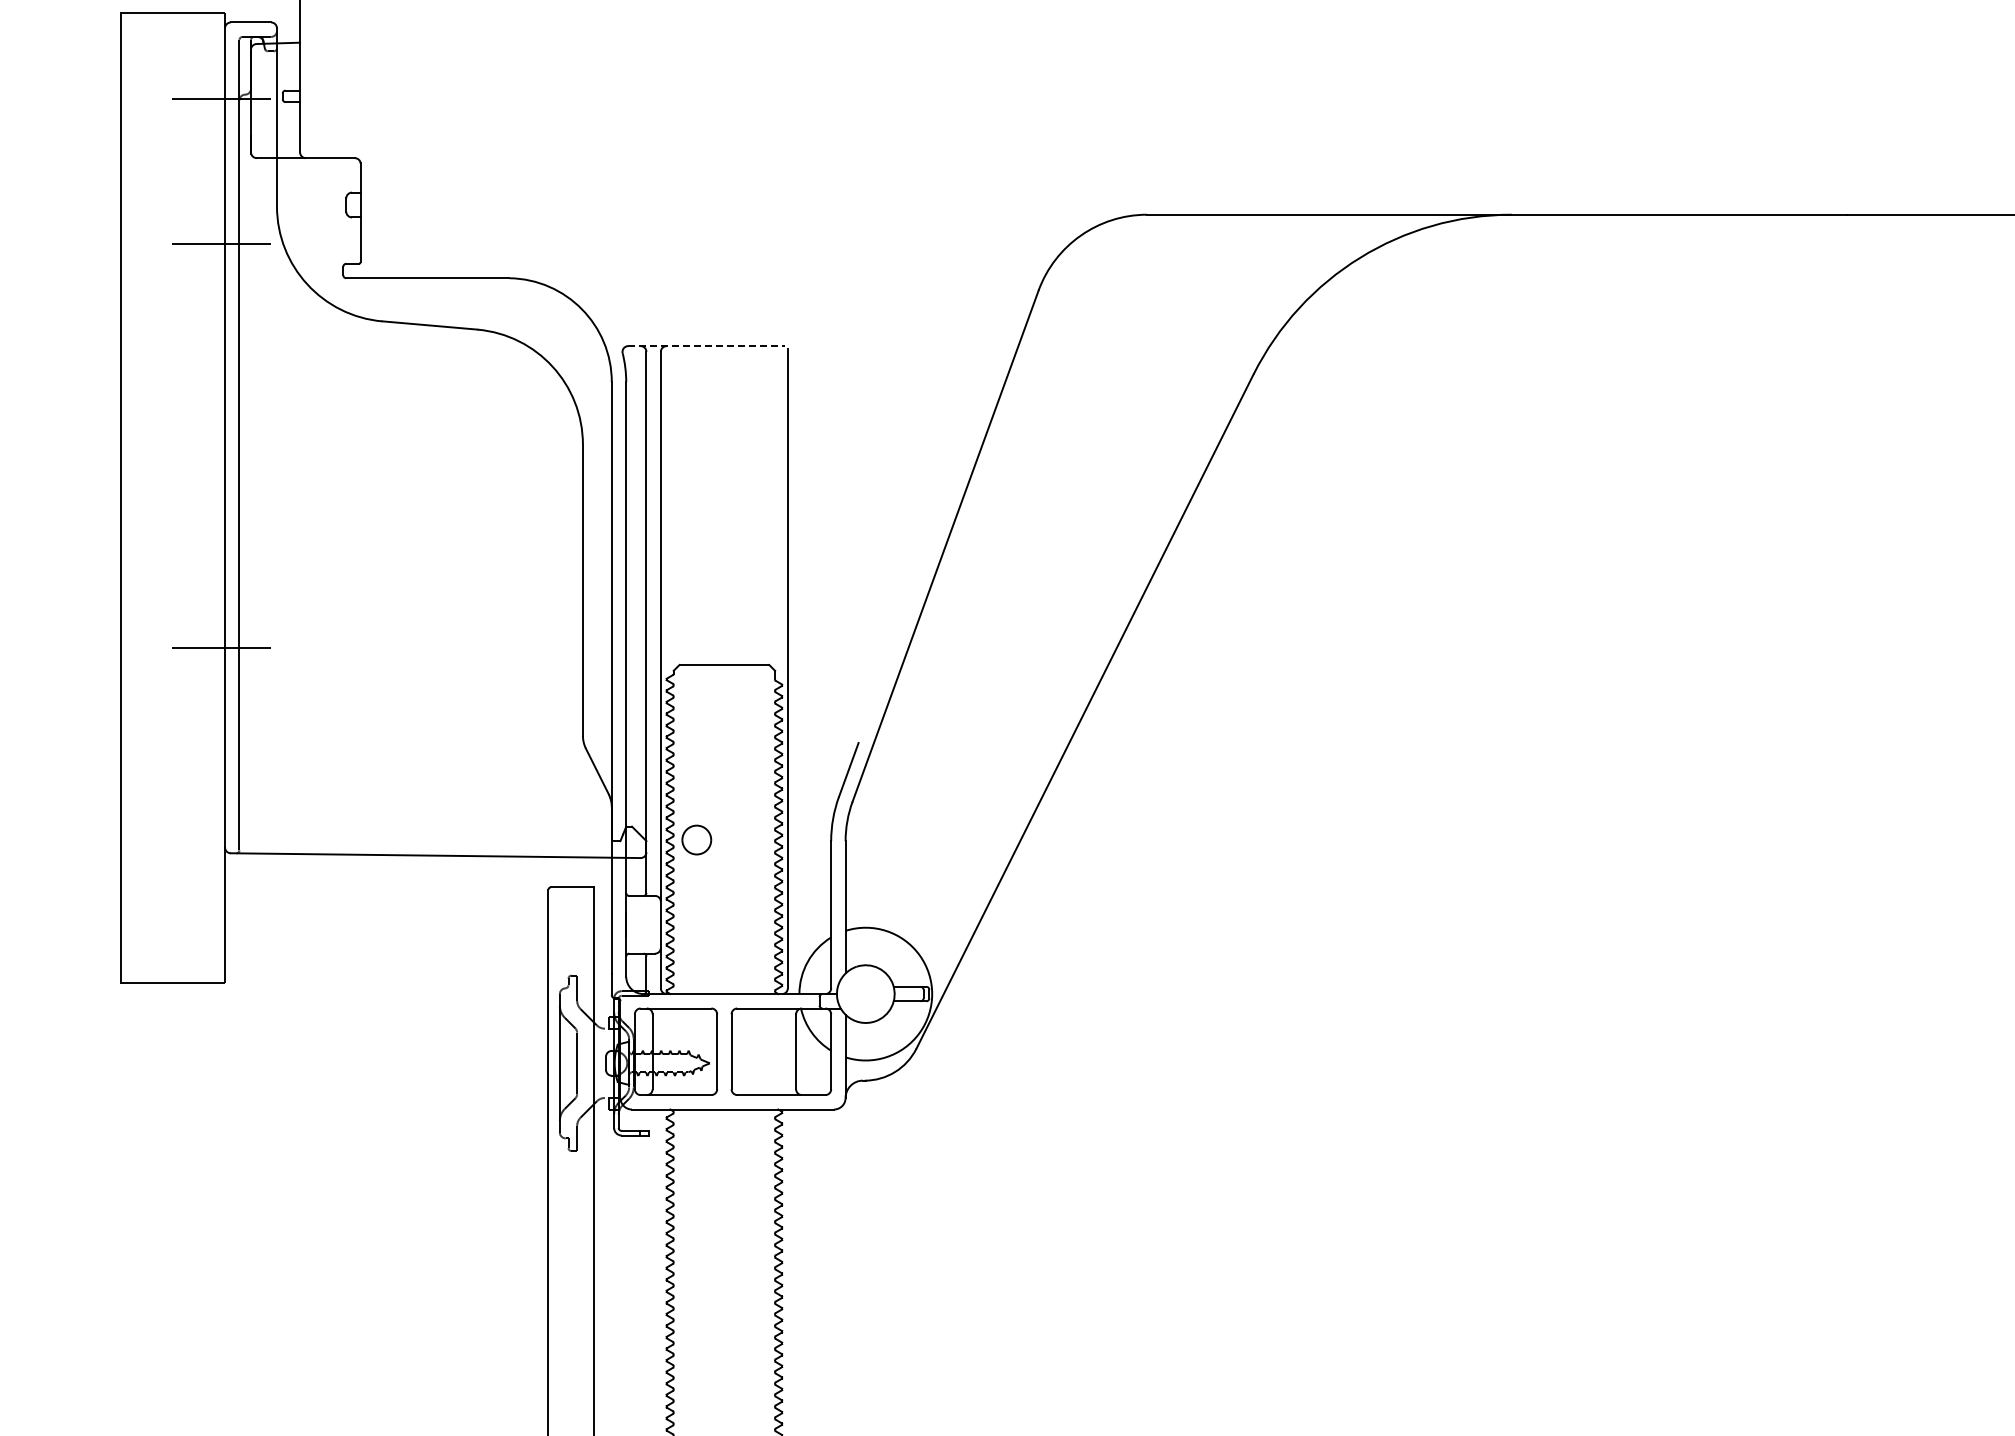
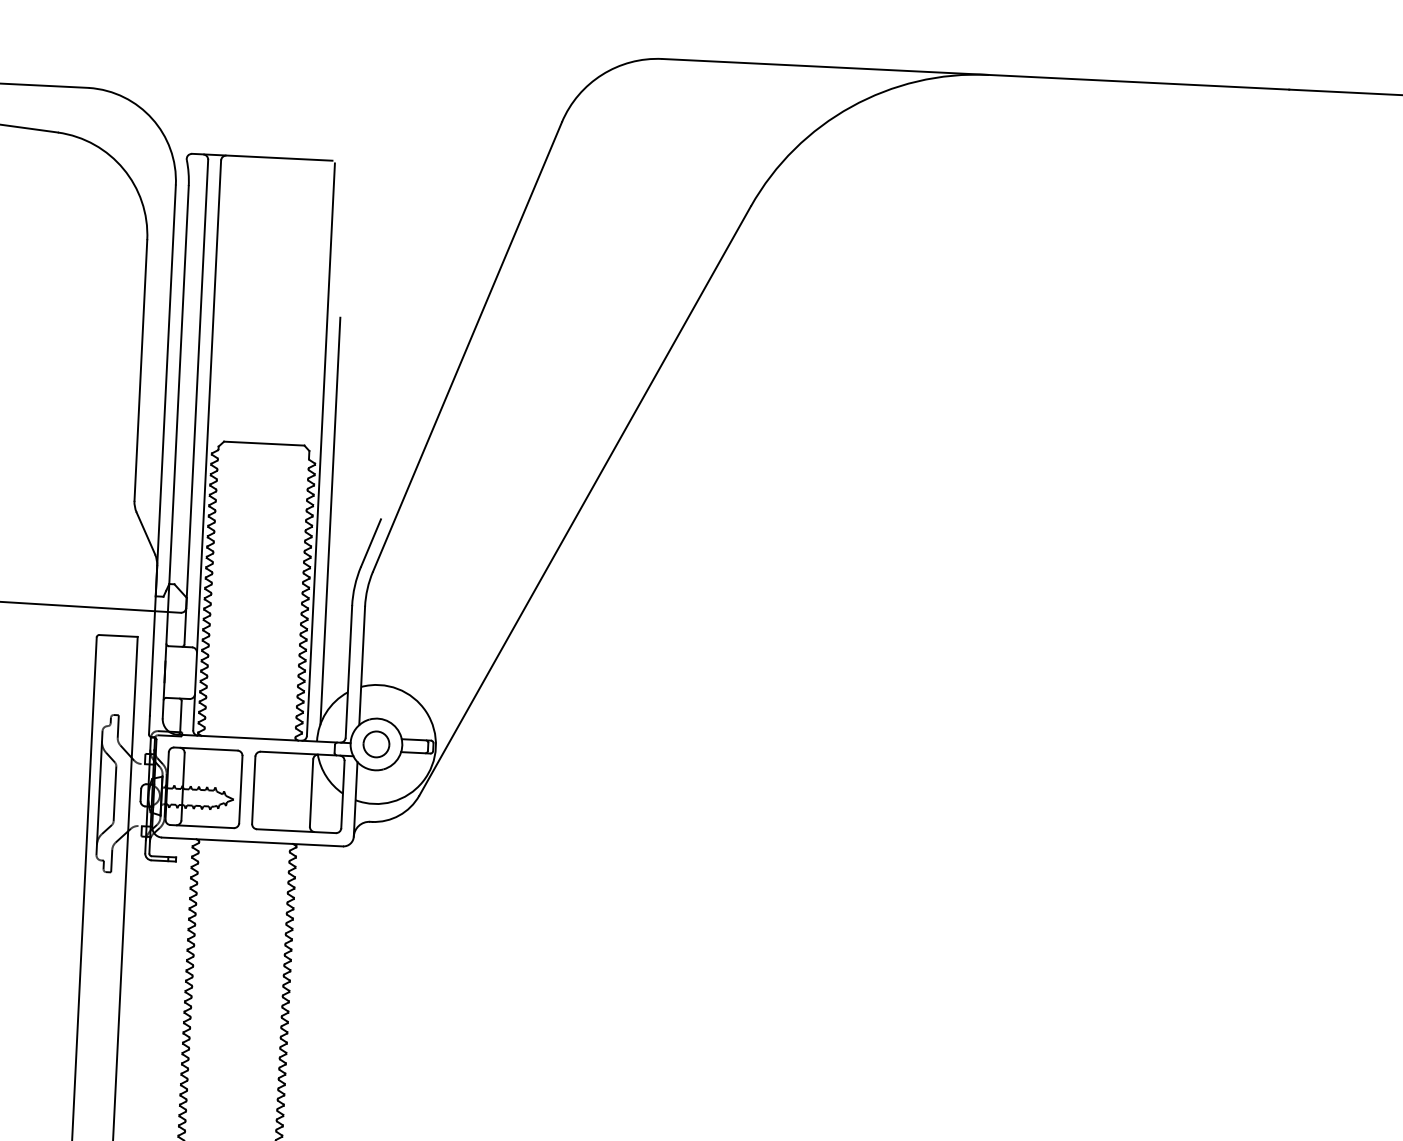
line: (707, 346) -> (263, 157), dashed -> solid
line: (802, 747) -> (330, 520), added
part: (696, 839) -> (376, 743), moved

